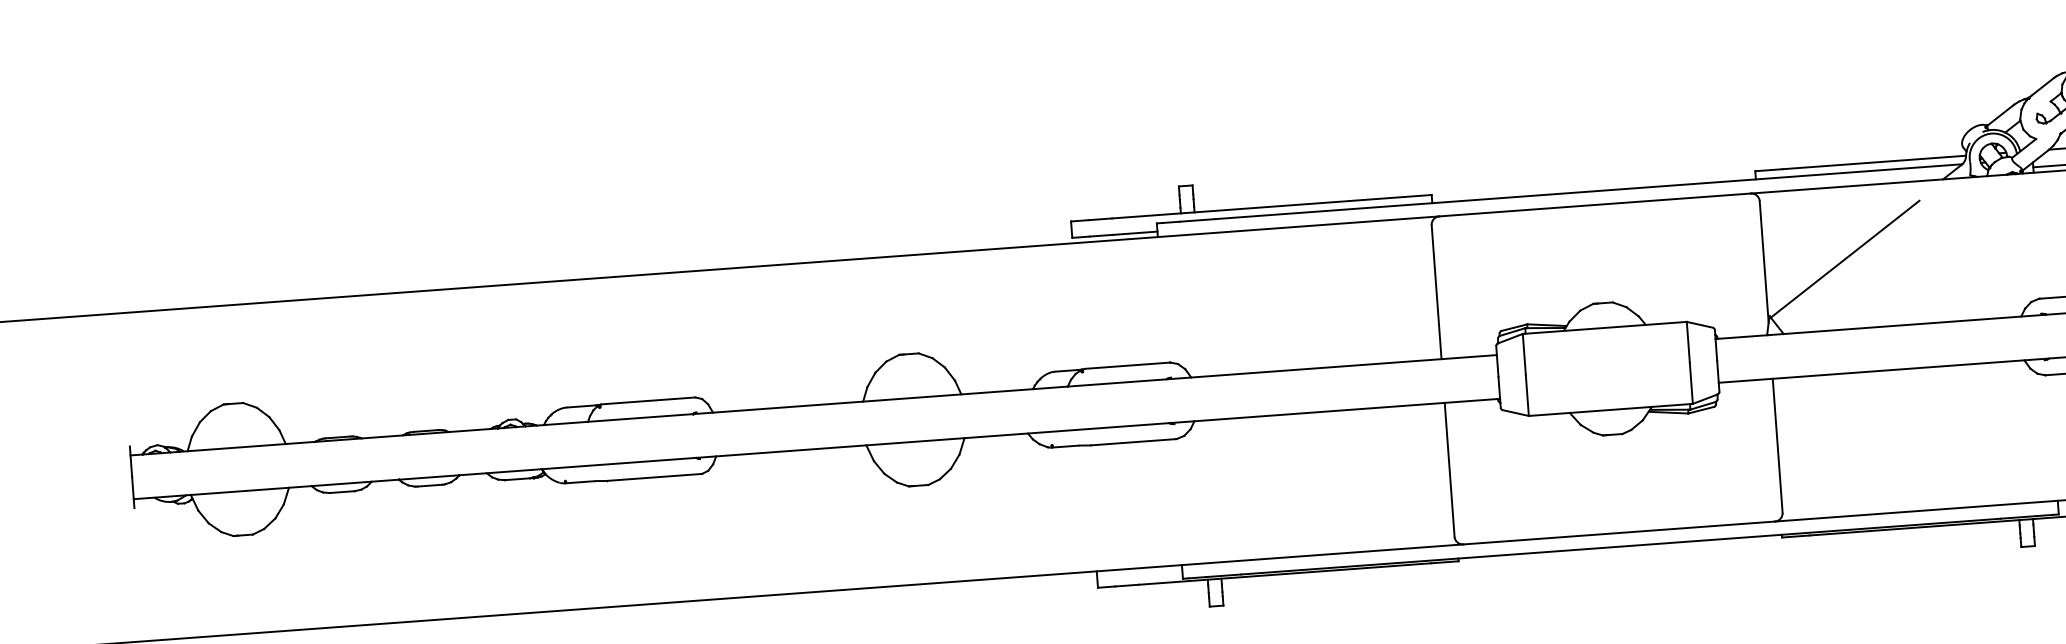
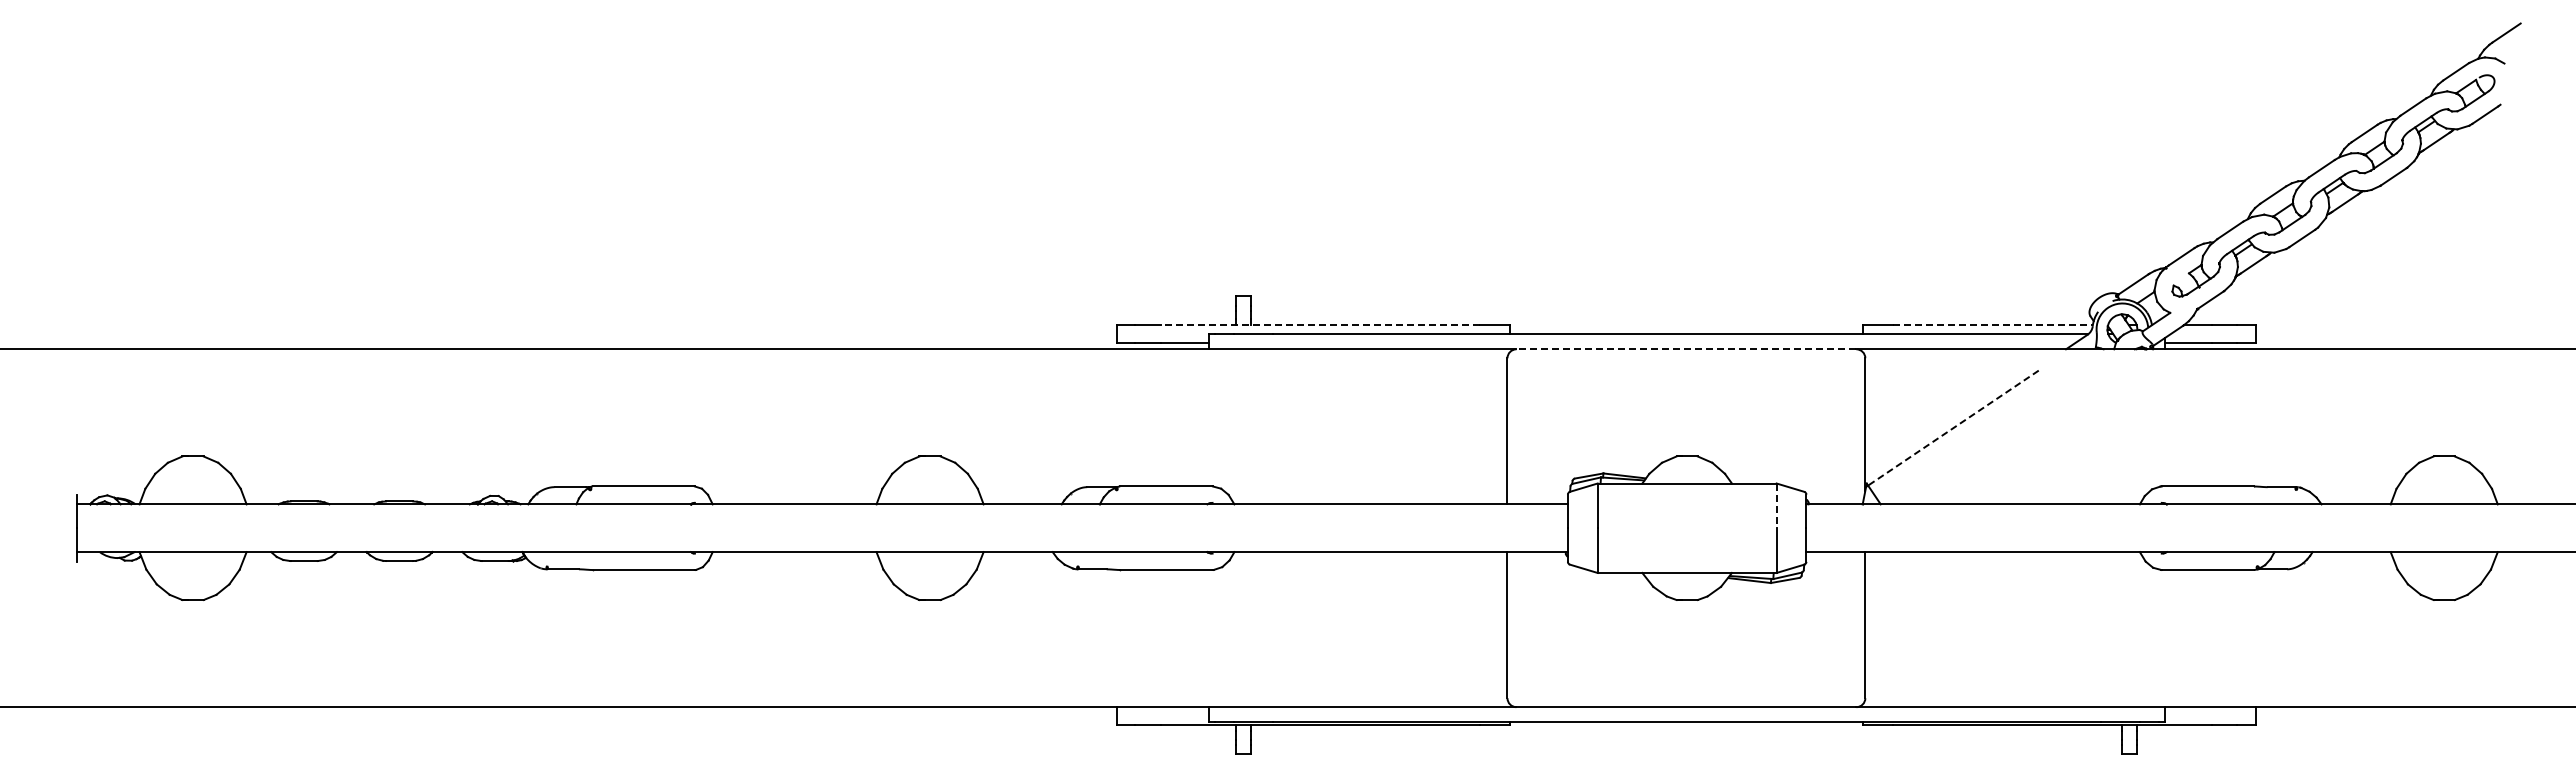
line: (1874, 162) -> (1993, 325), solid -> dashed
line: (1595, 205) -> (1686, 349), solid -> dashed
line: (1258, 207) -> (1320, 325), solid -> dashed
line: (1845, 259) -> (1953, 428), solid -> dashed
line: (1688, 342) -> (1776, 506), solid -> dashed

